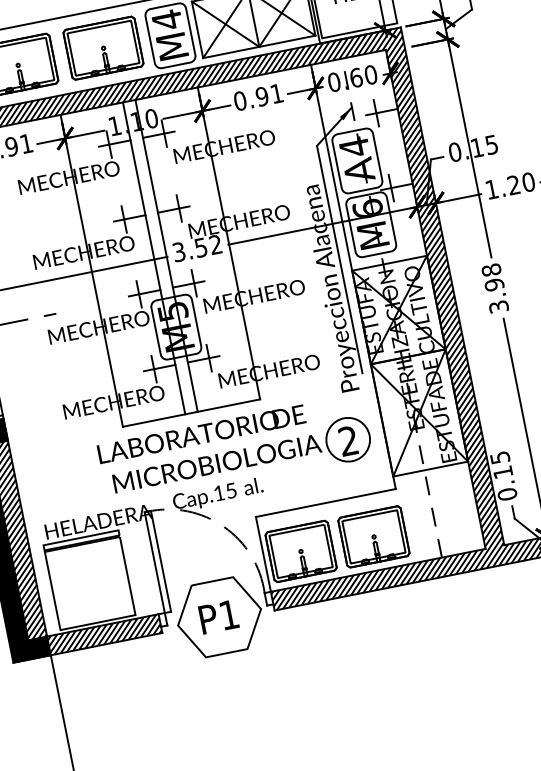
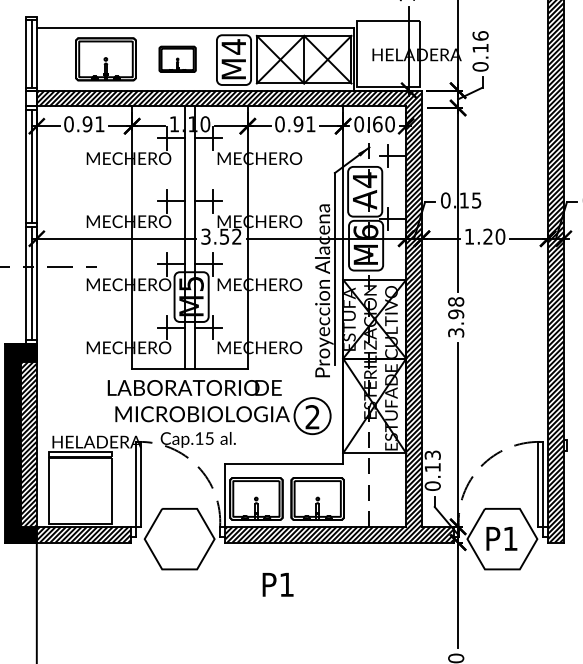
part: (103, 48) -> (177, 59), size x0.6
text: (498, 457) -> (431, 454), 0.15 -> 0.13
text: (218, 616) -> (277, 584), moved

